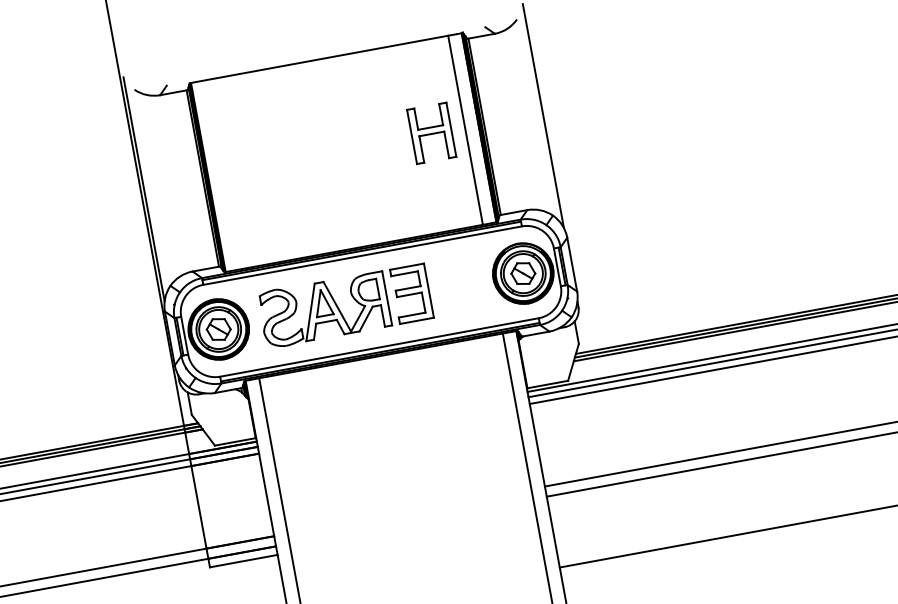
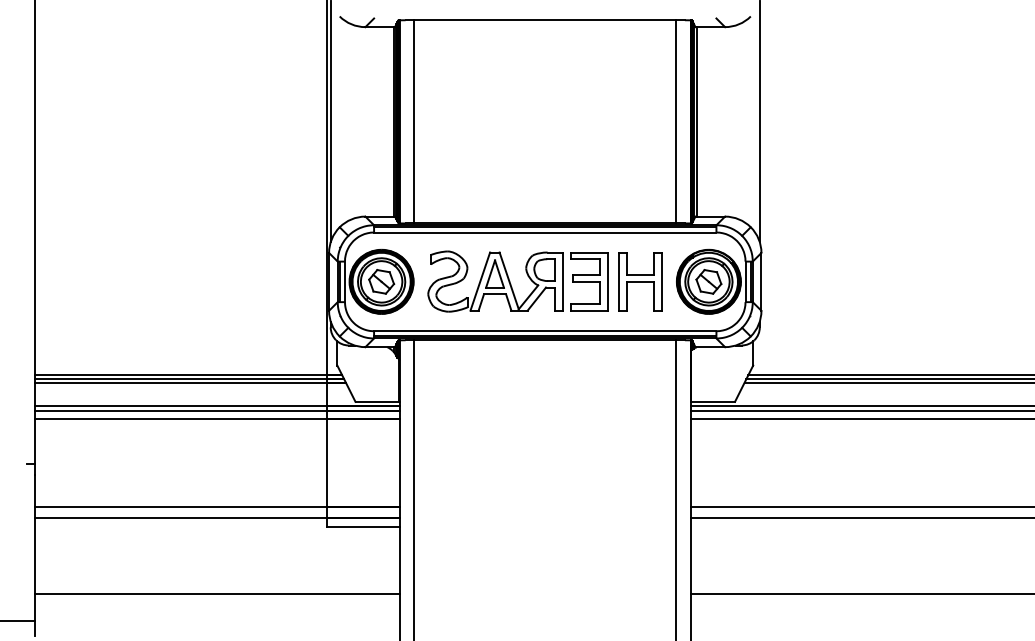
part: (431, 133) -> (640, 281), moved
line: (221, 174) -> (414, 121), added

